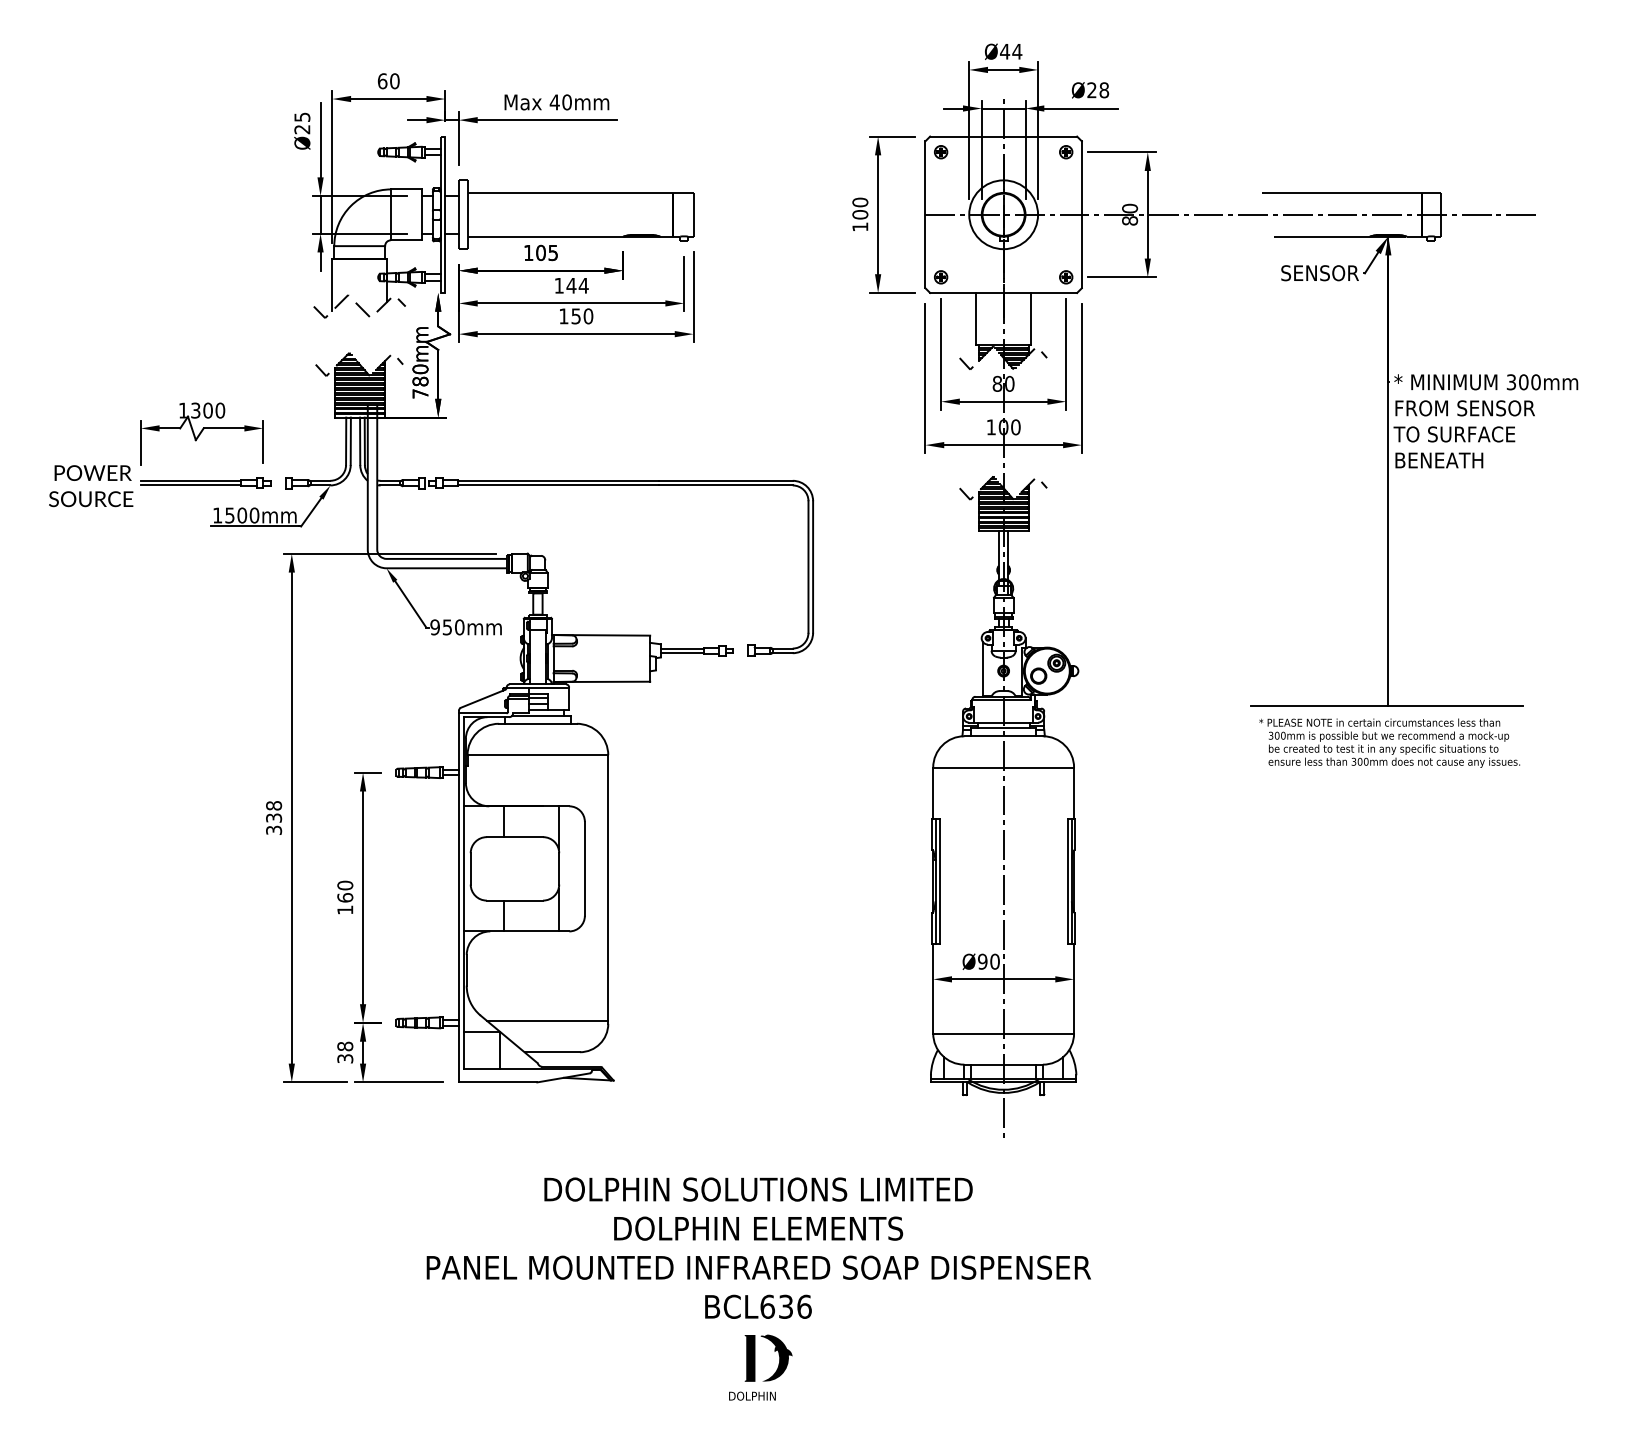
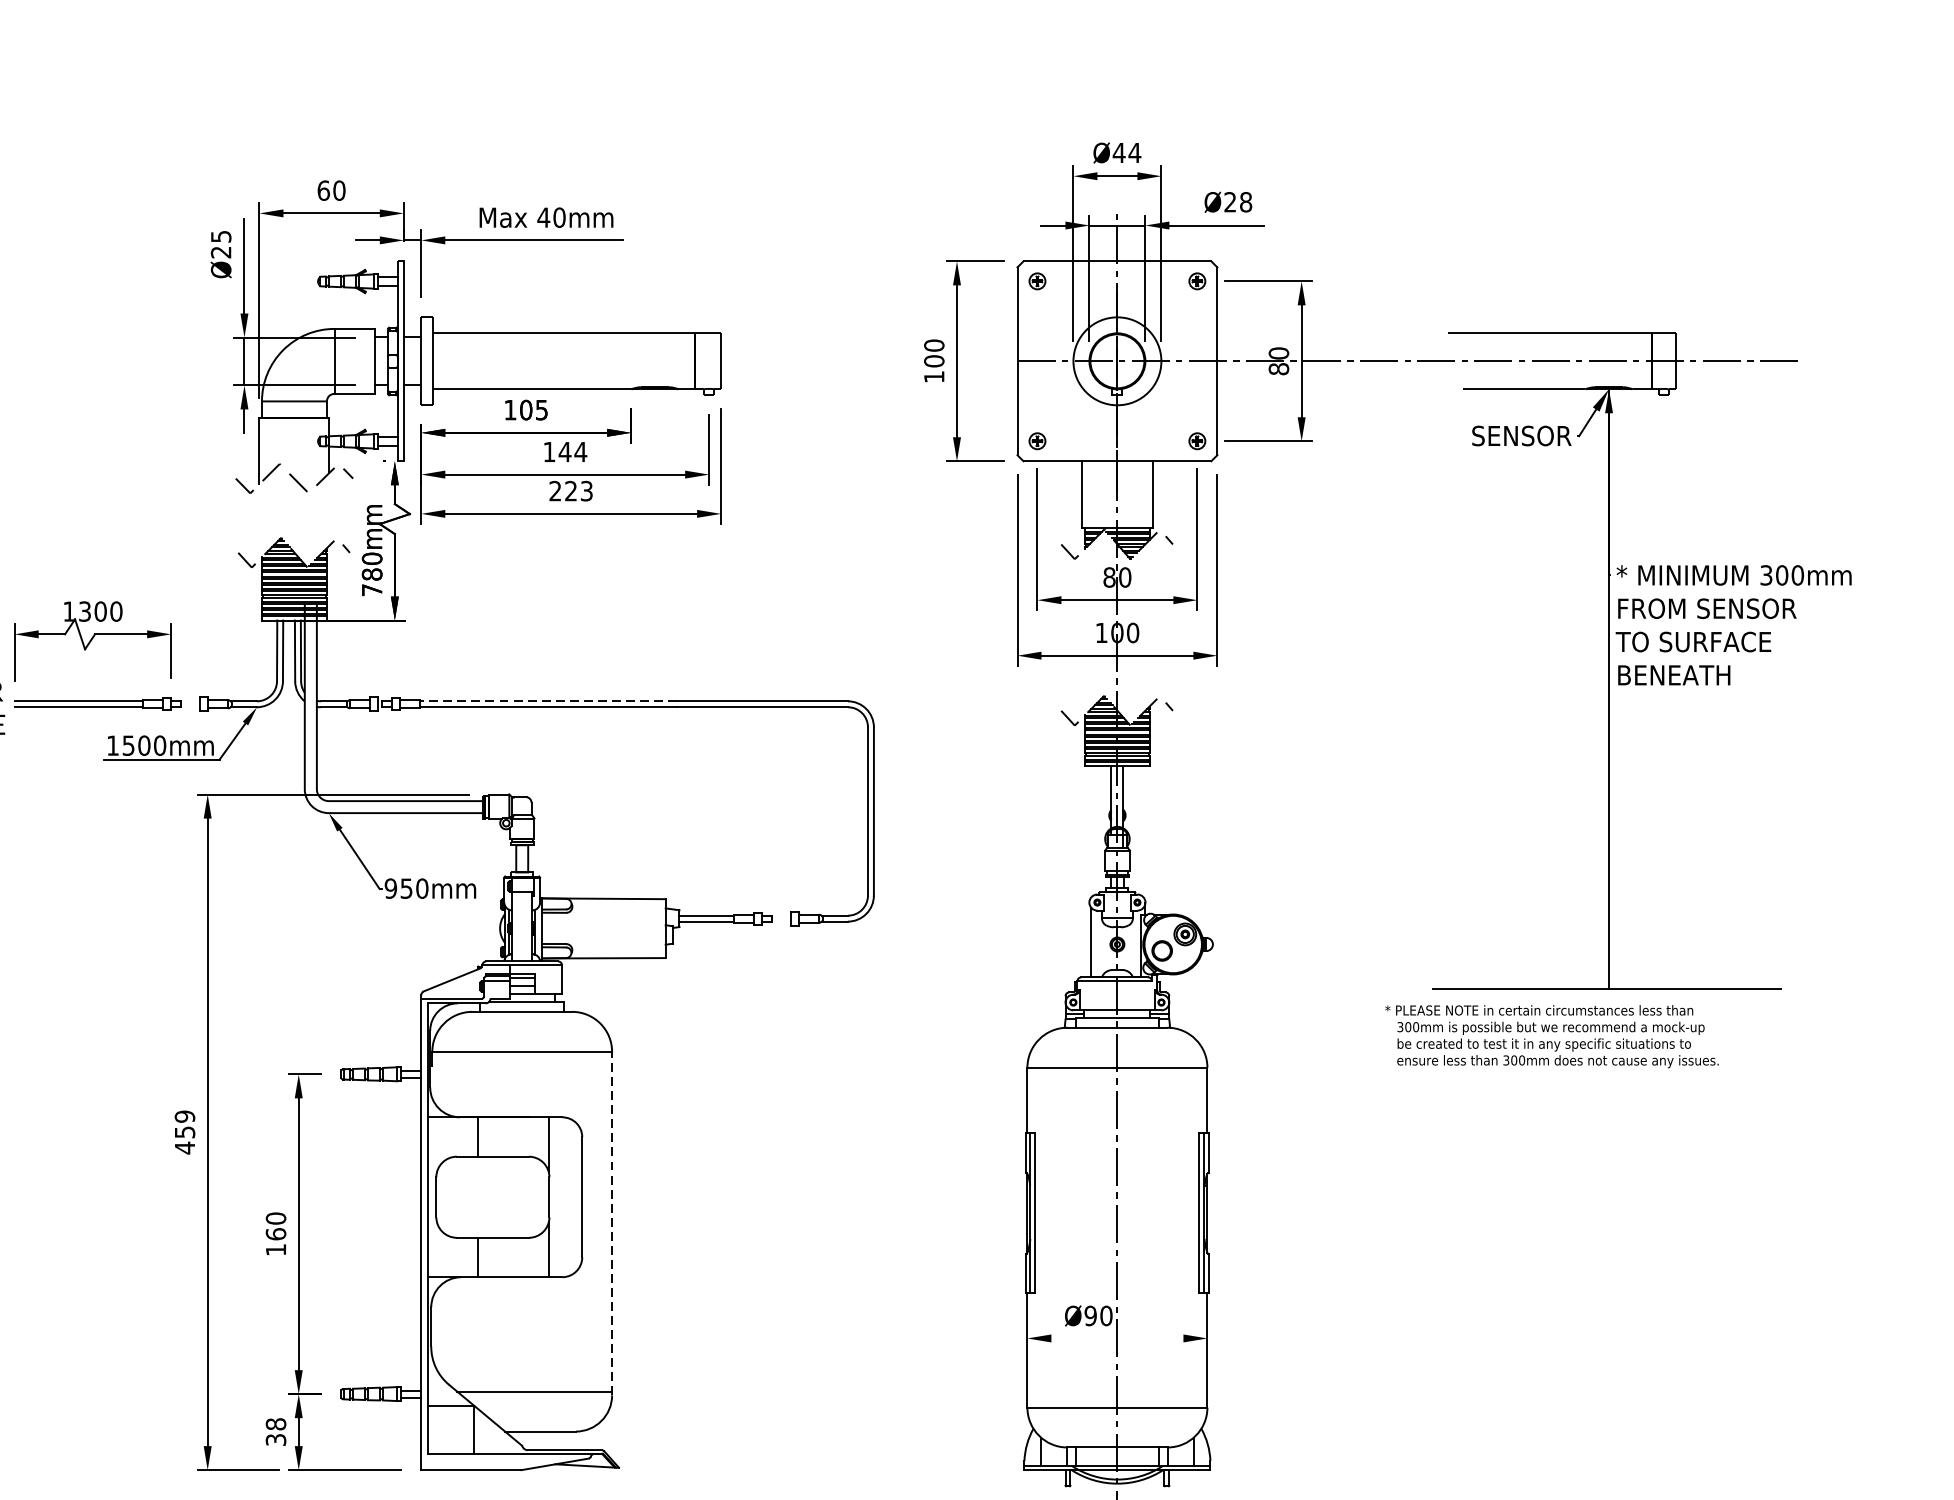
text: (576, 316) -> (571, 491), 150 -> 223
line: (558, 480) -> (548, 700), solid -> dashed
text: (1389, 742) -> (1551, 1035), moved
text: (274, 818) -> (185, 1132), 338 -> 459
line: (608, 889) -> (612, 1223), solid -> dashed
line: (1003, 979) -> (1117, 1338), removed

